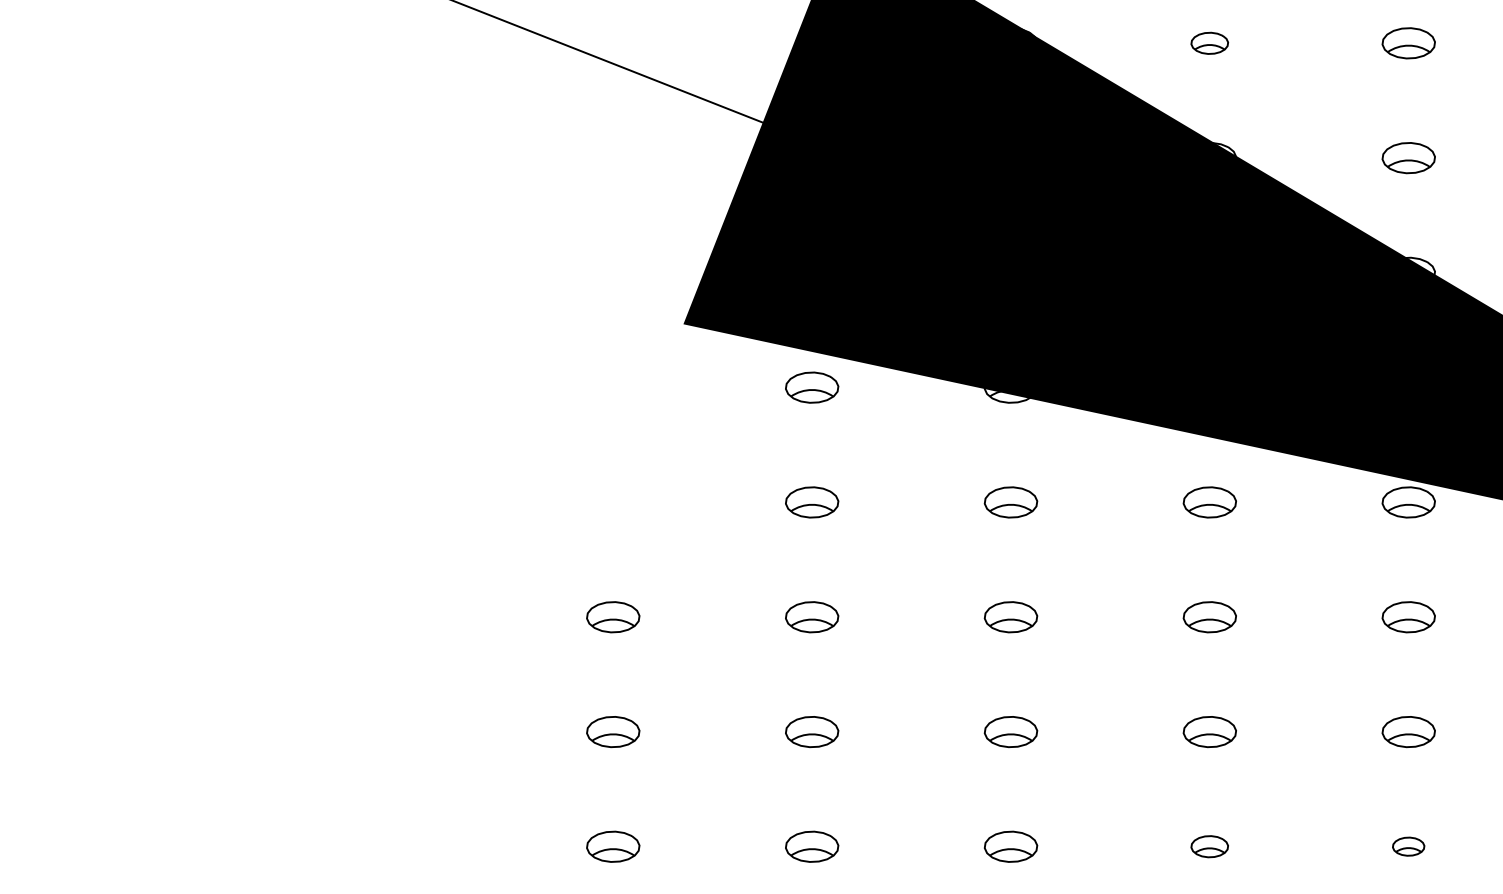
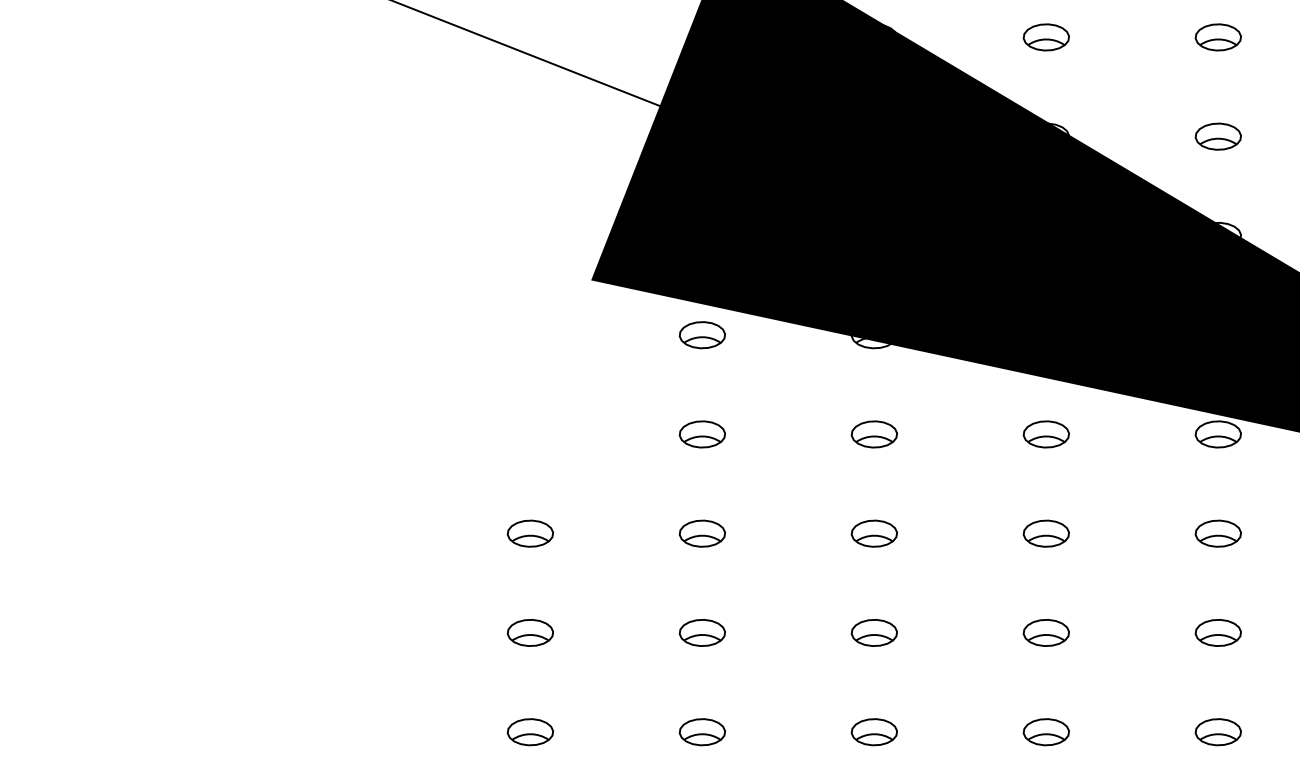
part: (1209, 43) -> (1046, 37), size x1.43
part: (1209, 846) -> (1046, 731), size x1.43
part: (1408, 846) -> (1218, 731), size x1.67

